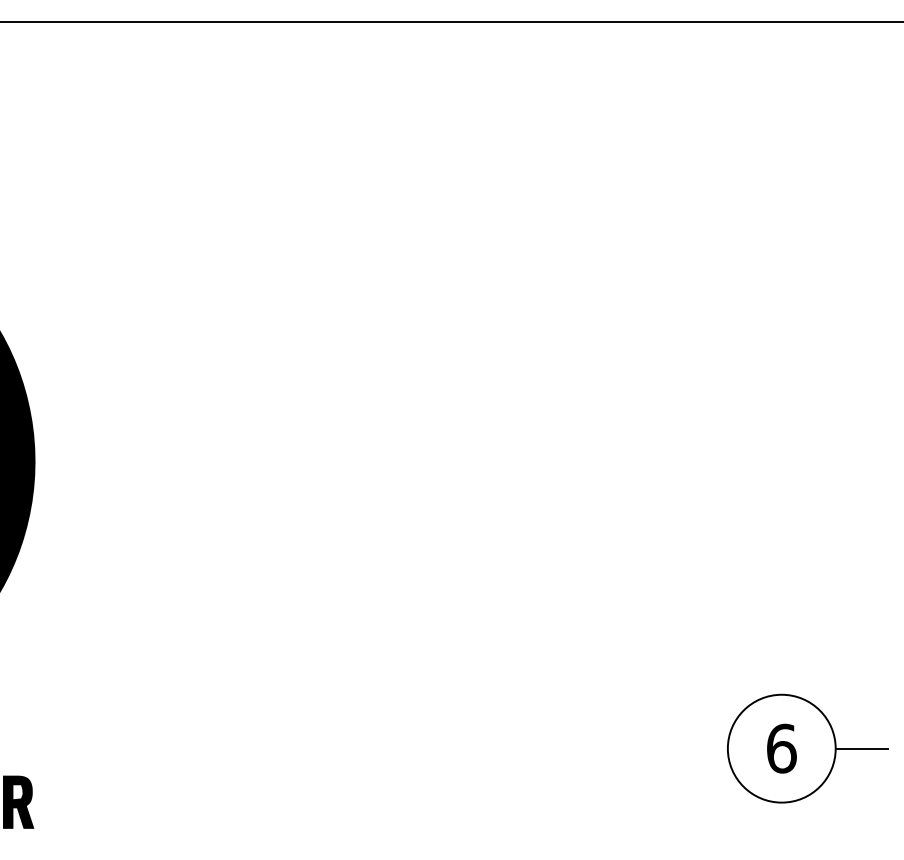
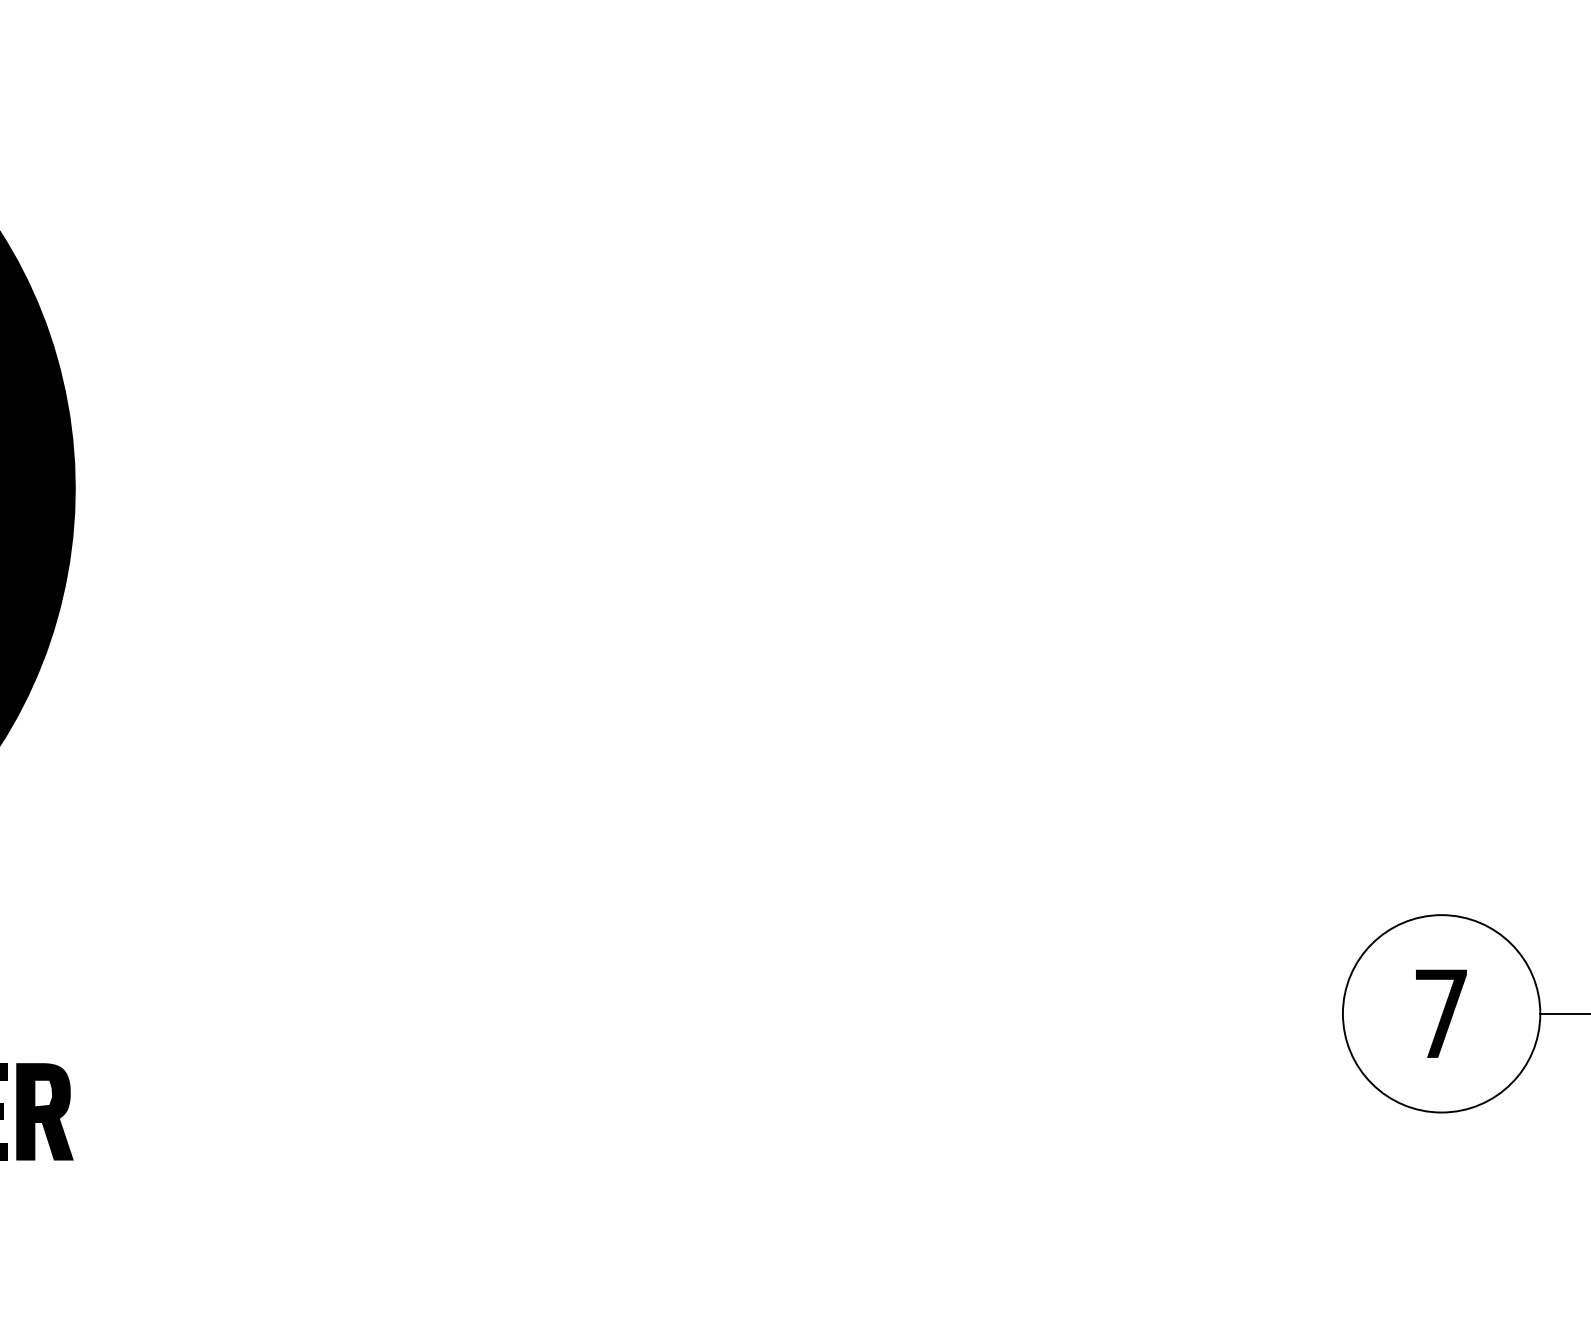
text: (781, 748) -> (1441, 1013), 6 -> 7

